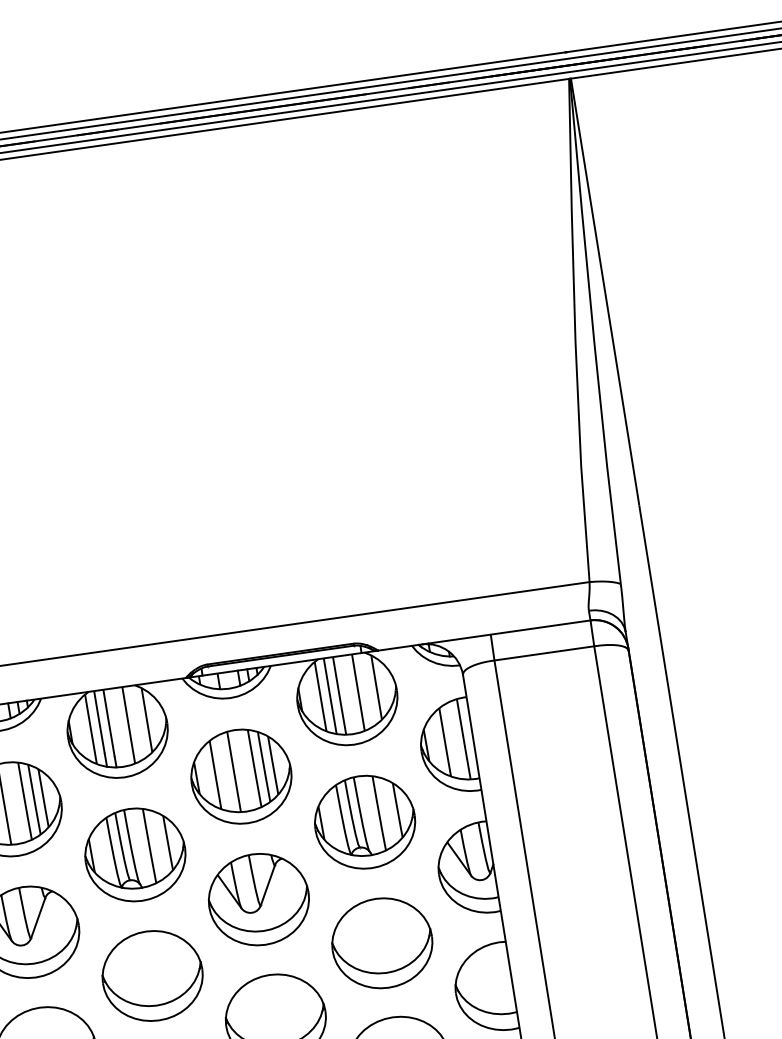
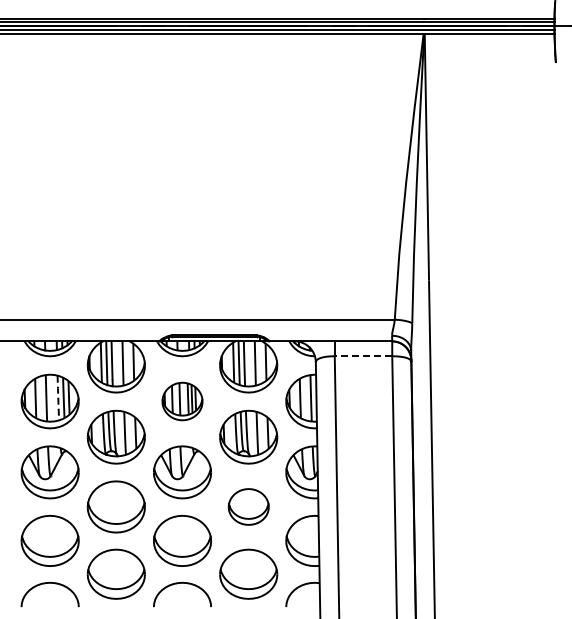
line: (544, 653) -> (363, 356), solid -> dashed
part: (241, 776) -> (182, 401), size x0.7
line: (25, 801) -> (58, 398), solid -> dashed
part: (381, 942) -> (248, 506), size x0.7

